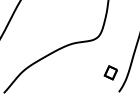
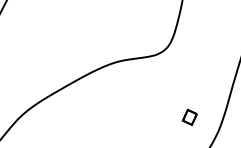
part: (110, 72) -> (189, 116), size x0.6

